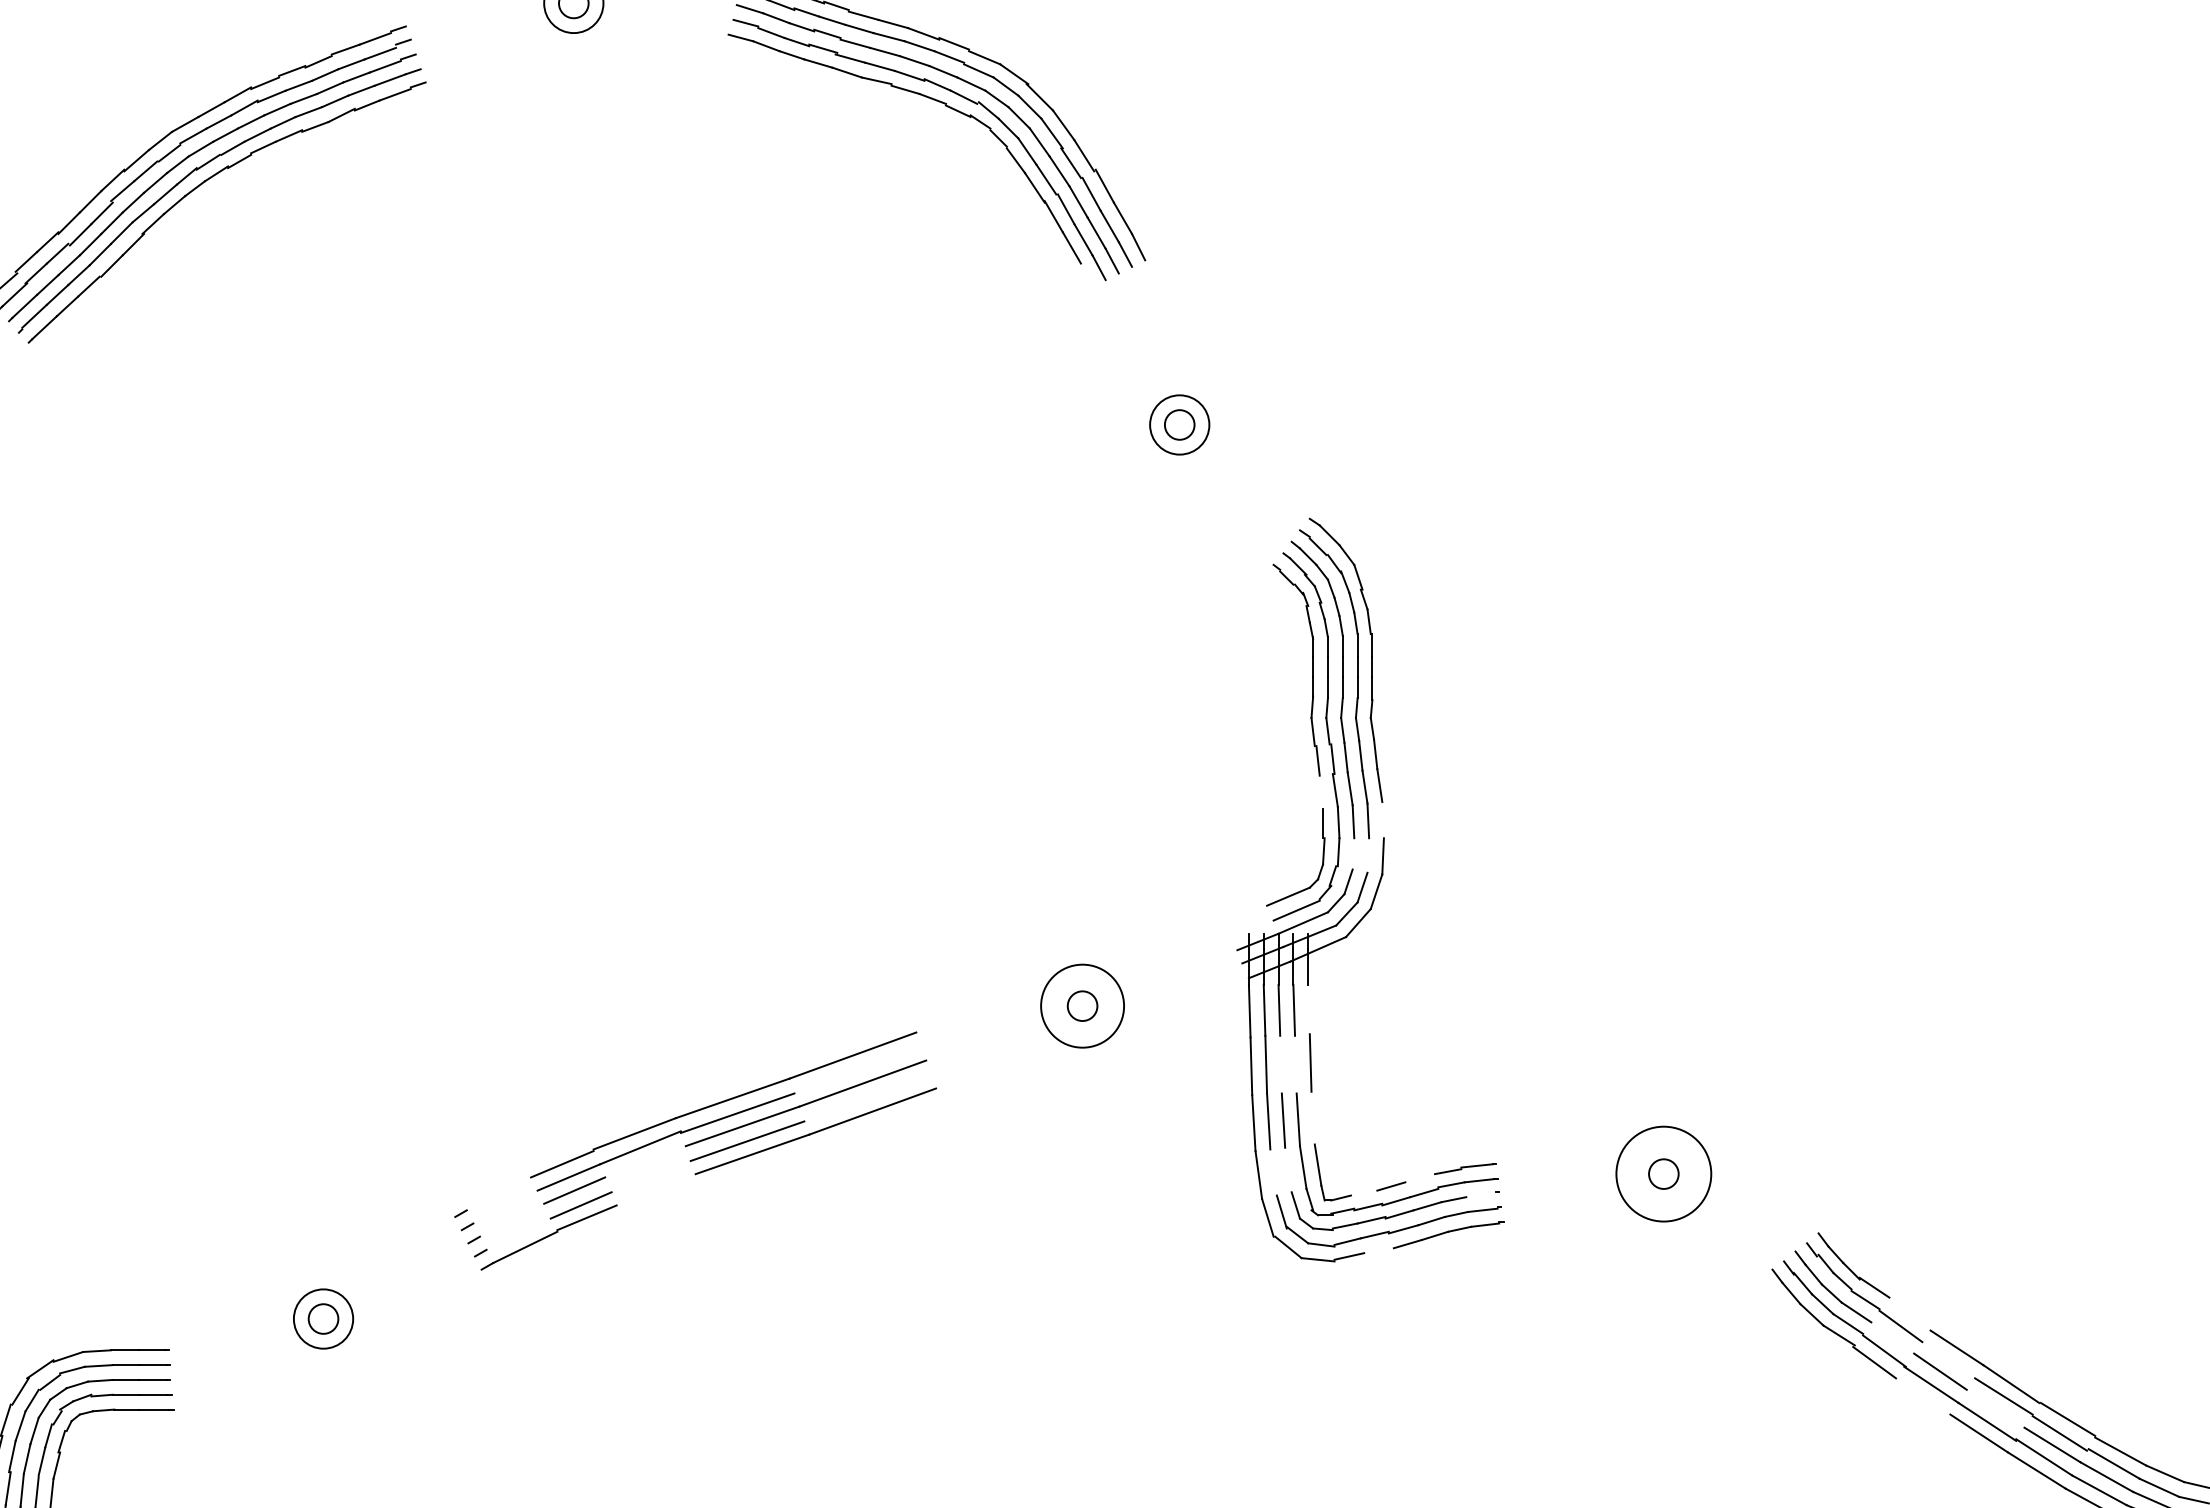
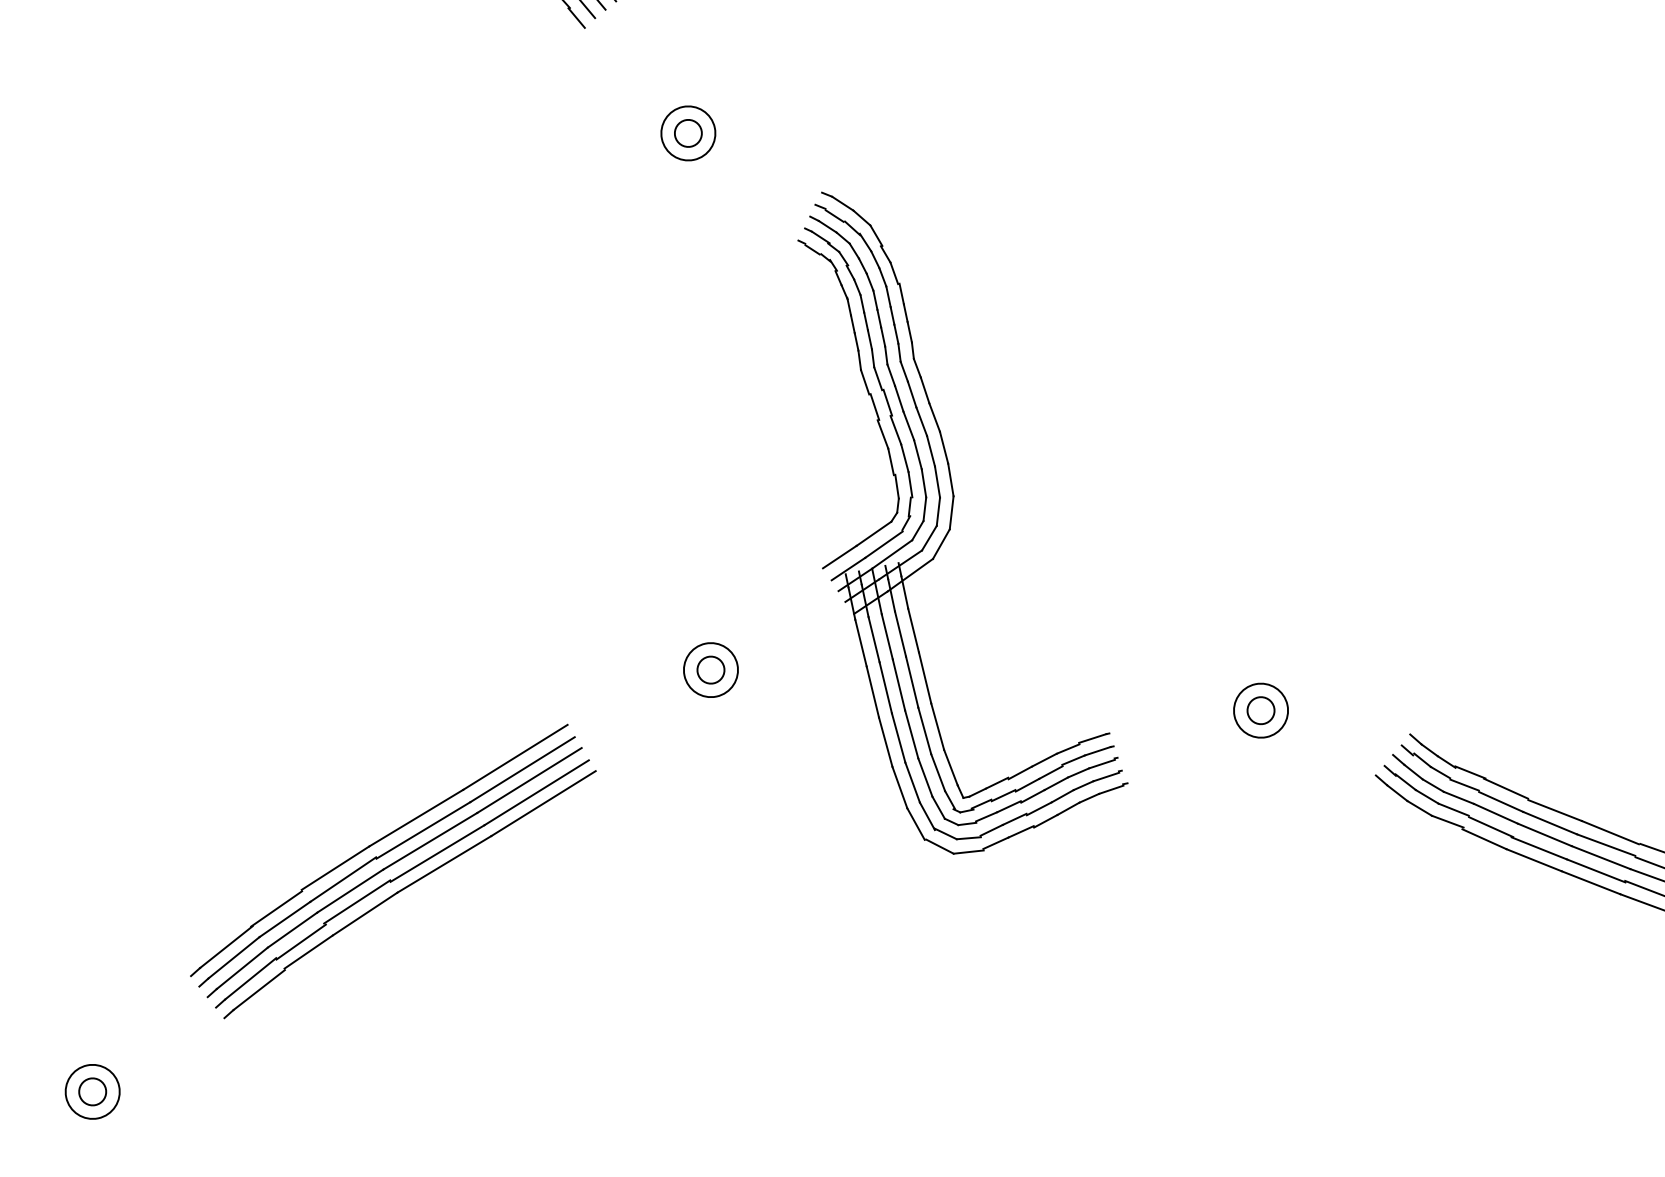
line: (1085, 275) -> (576, 17), added
line: (1320, 791) -> (882, 433), added
line: (1382, 820) -> (943, 448), added
line: (1353, 853) -> (923, 483), added
line: (1368, 855) -> (937, 481), added
line: (1246, 913) -> (839, 556), added
line: (1252, 928) -> (847, 568), added
circle: (1082, 1005) -> (710, 669), size x0.71
line: (1308, 1009) -> (913, 630), added
line: (1280, 1064) -> (898, 684), added
line: (1295, 1064) -> (911, 682), added
line: (857, 1070) -> (522, 769), added
line: (867, 1098) -> (536, 792), added
line: (1312, 1117) -> (936, 726), added
line: (645, 1161) -> (350, 890), added
line: (1288, 1169) -> (925, 777), added
line: (1273, 1172) -> (912, 782), added
circle: (1663, 1173) -> (1260, 710), size x0.62
line: (650, 1174) -> (357, 901), added
line: (1419, 1178) -> (1043, 760), added
line: (655, 1189) -> (364, 913), added
line: (1363, 1191) -> (996, 782), added
line: (499, 1193) -> (226, 946), added
line: (1480, 1195) -> (1101, 764), added
line: (505, 1206) -> (233, 957), added
line: (511, 1219) -> (241, 967), added
line: (518, 1232) -> (250, 978), added
line: (1378, 1249) -> (1020, 831), added
line: (1908, 1312) -> (1505, 788), added
line: (1892, 1337) -> (1495, 813), added
line: (1948, 1360) -> (1549, 823), added
line: (1923, 1396) -> (1534, 860), added
line: (1995, 1408) -> (1600, 857), added

